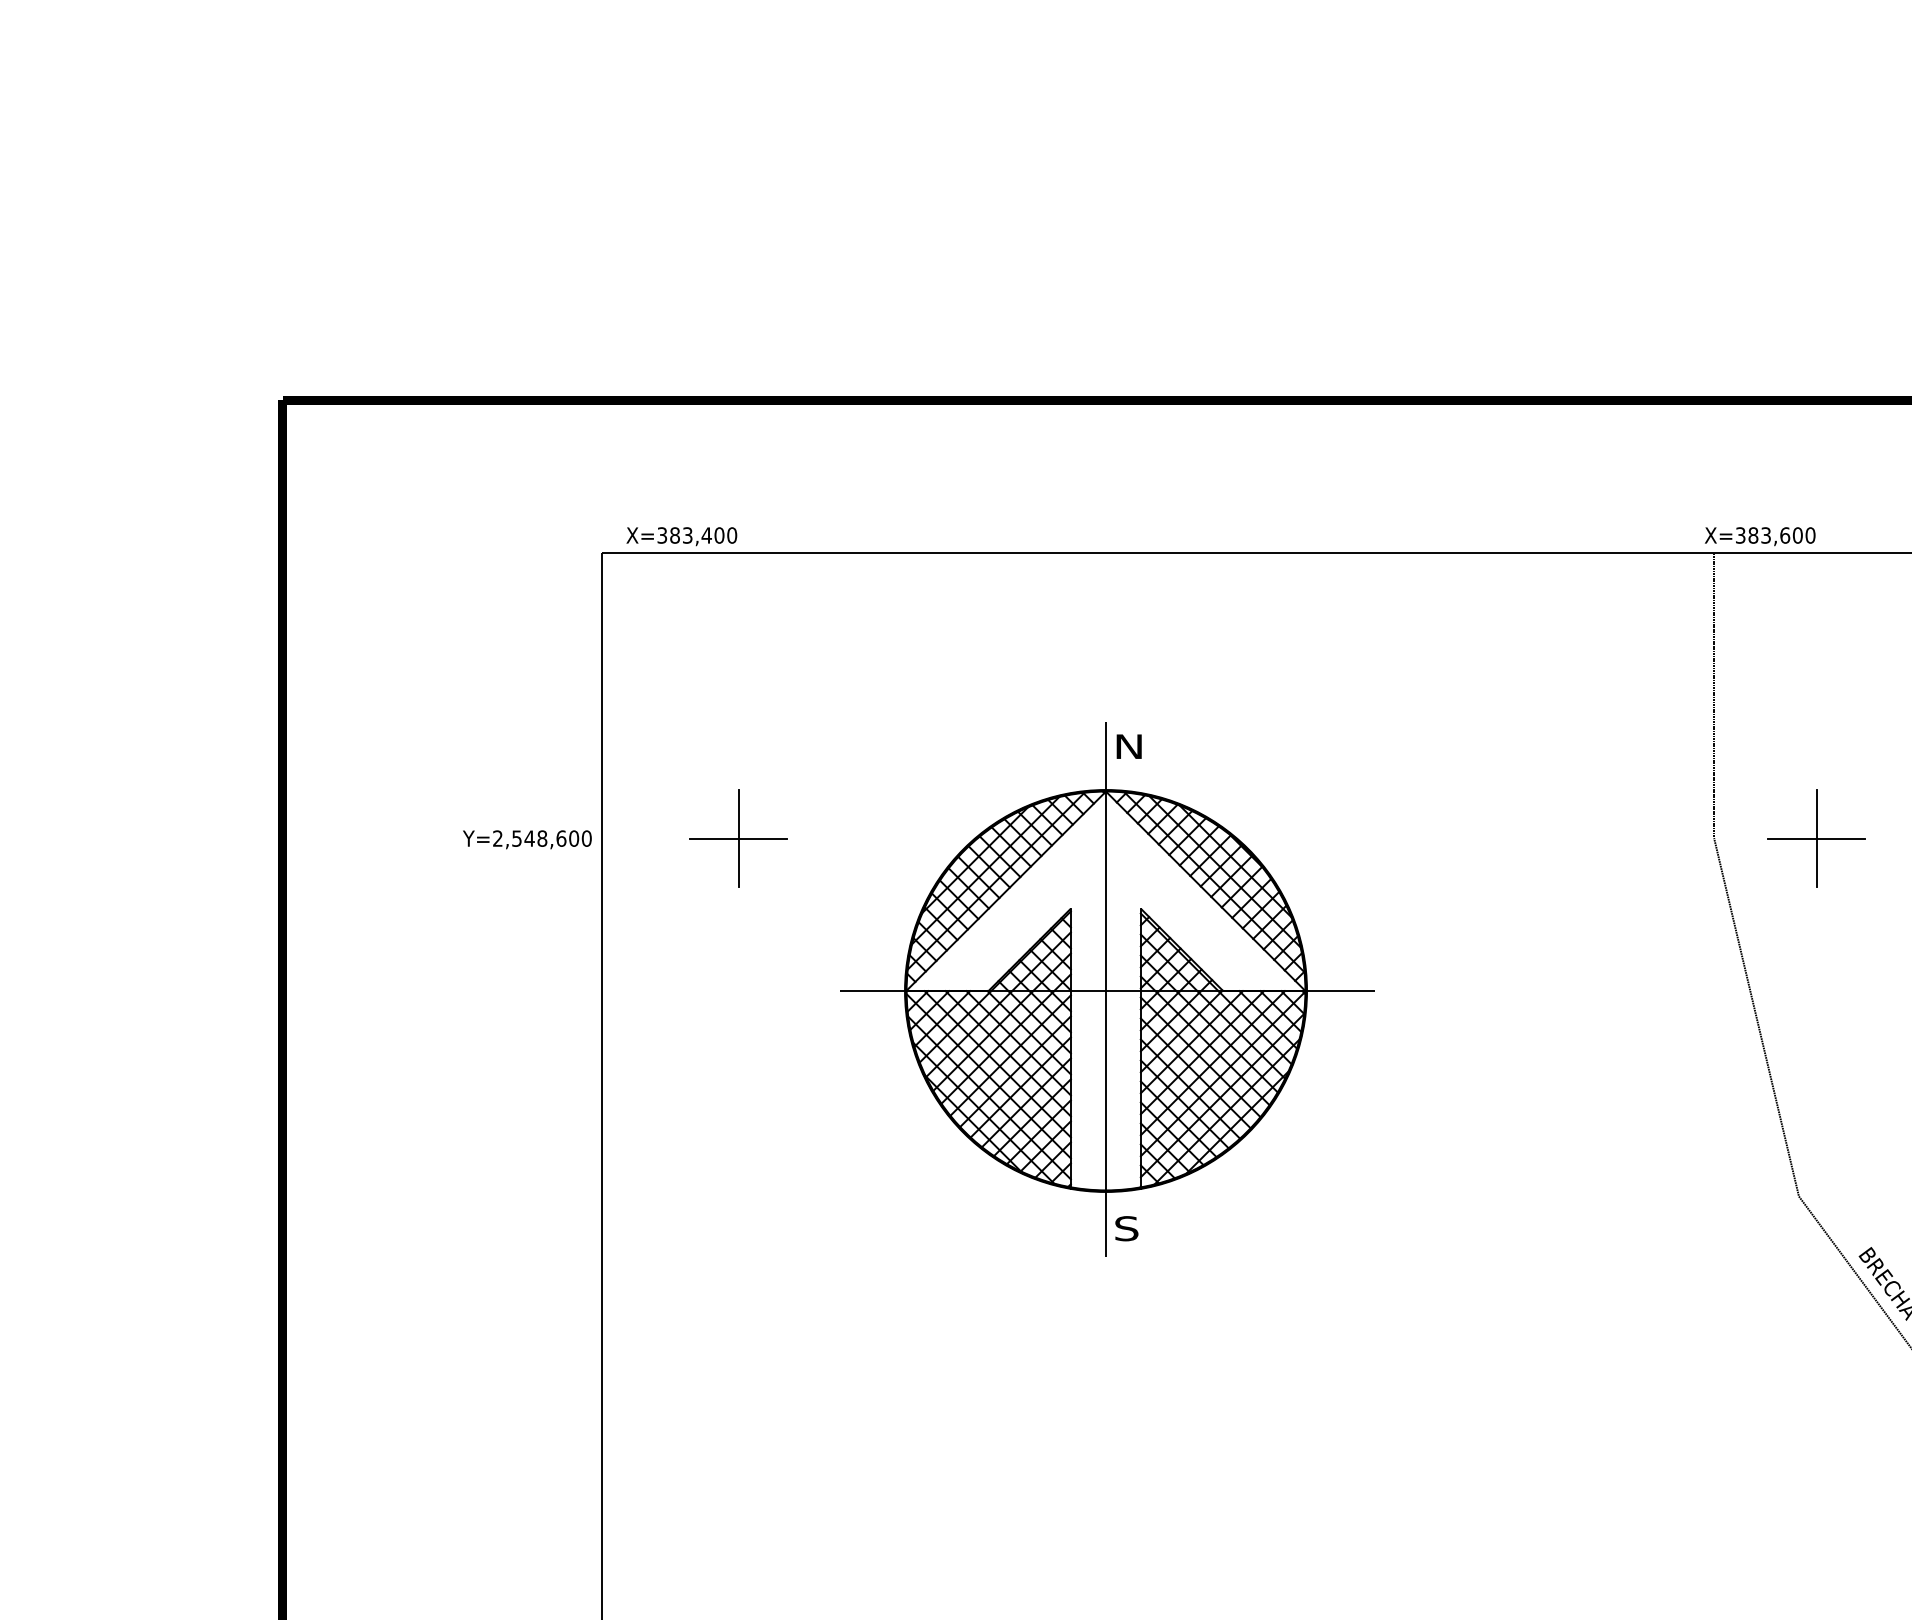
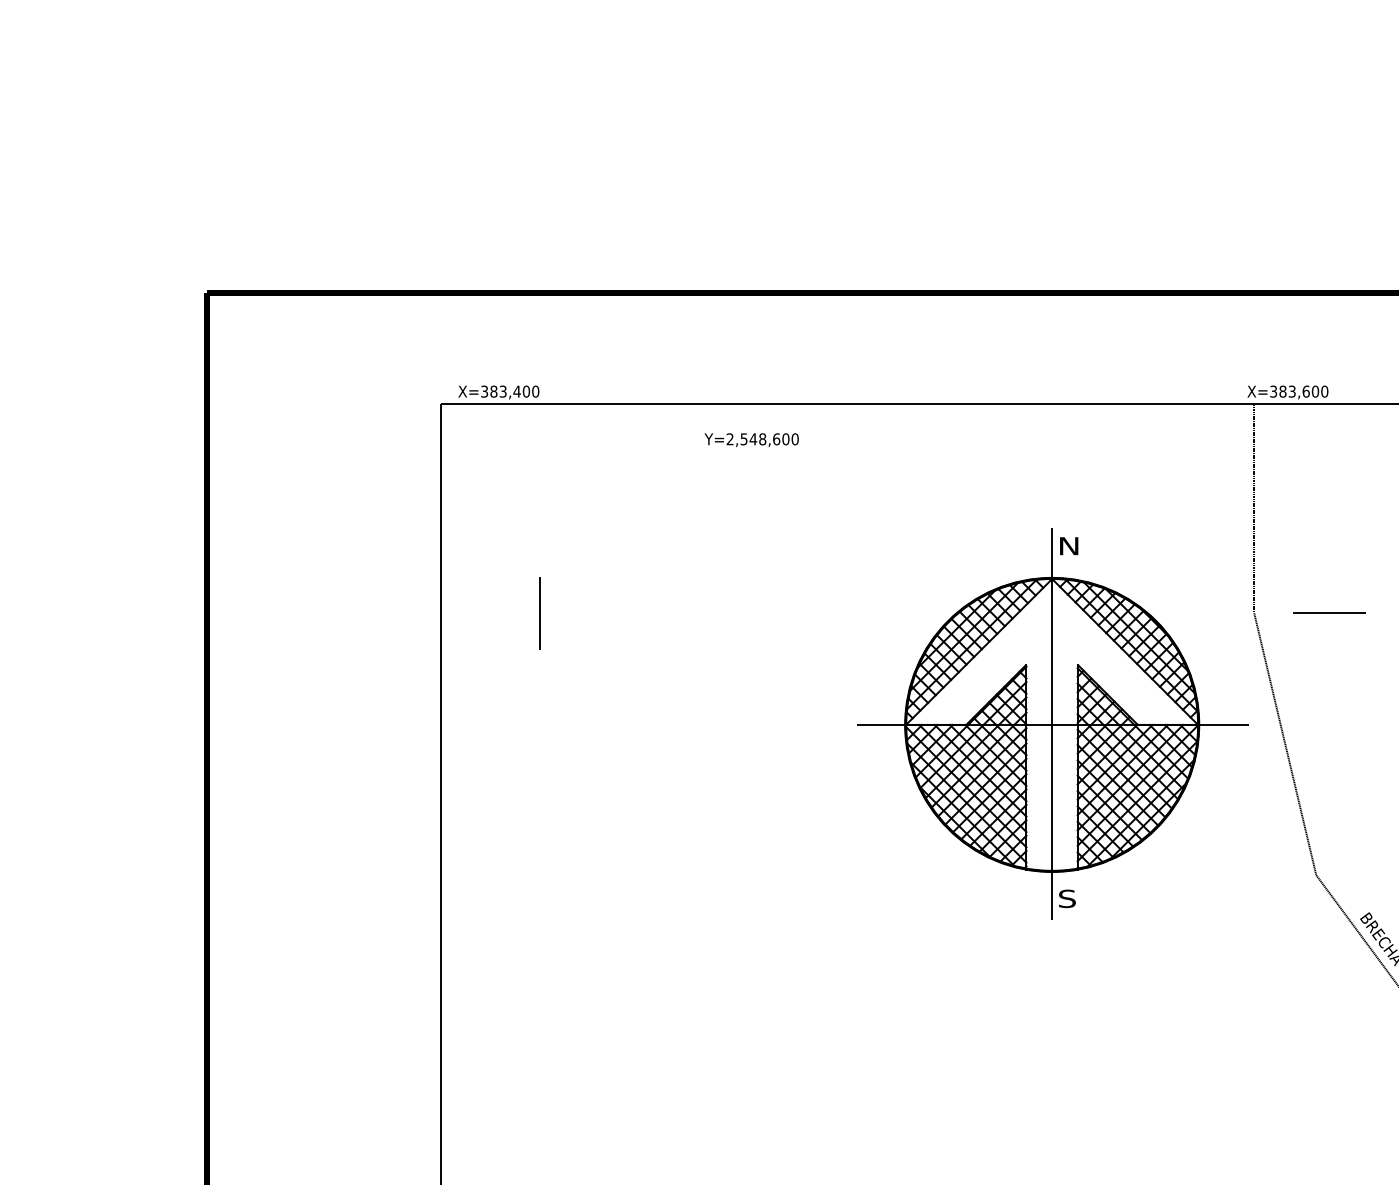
line: (738, 838) -> (540, 613), removed
line: (1816, 838) -> (1329, 613), removed
text: (527, 839) -> (751, 439), moved
part: (1107, 989) -> (1053, 723), moved

